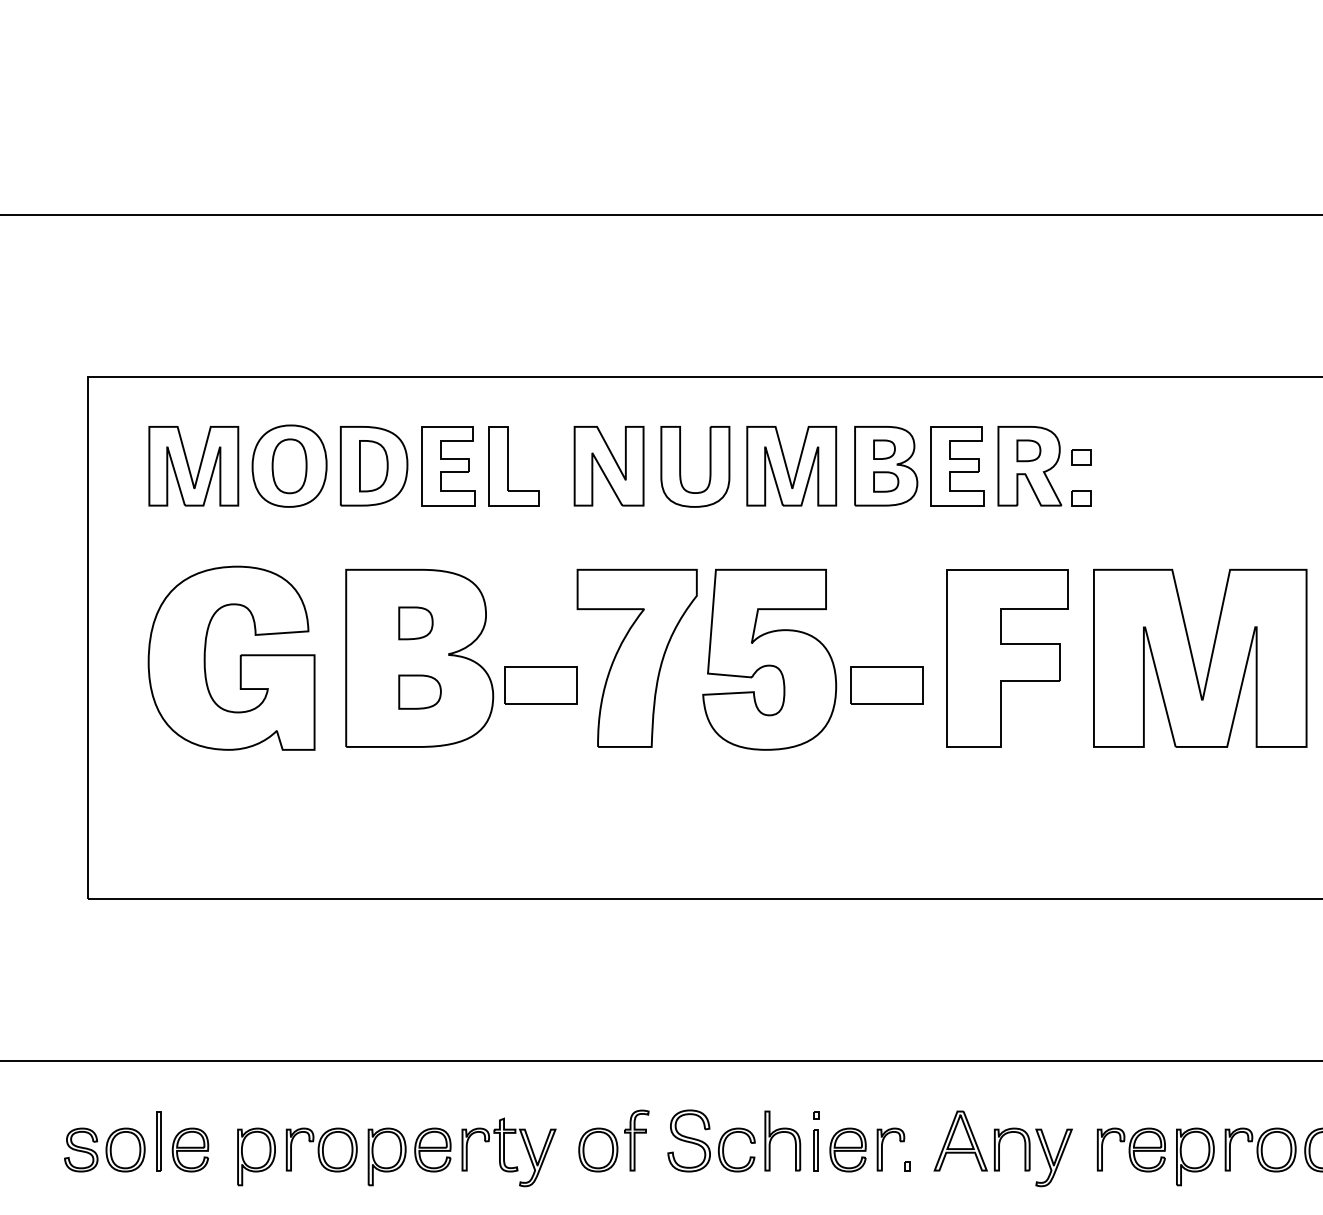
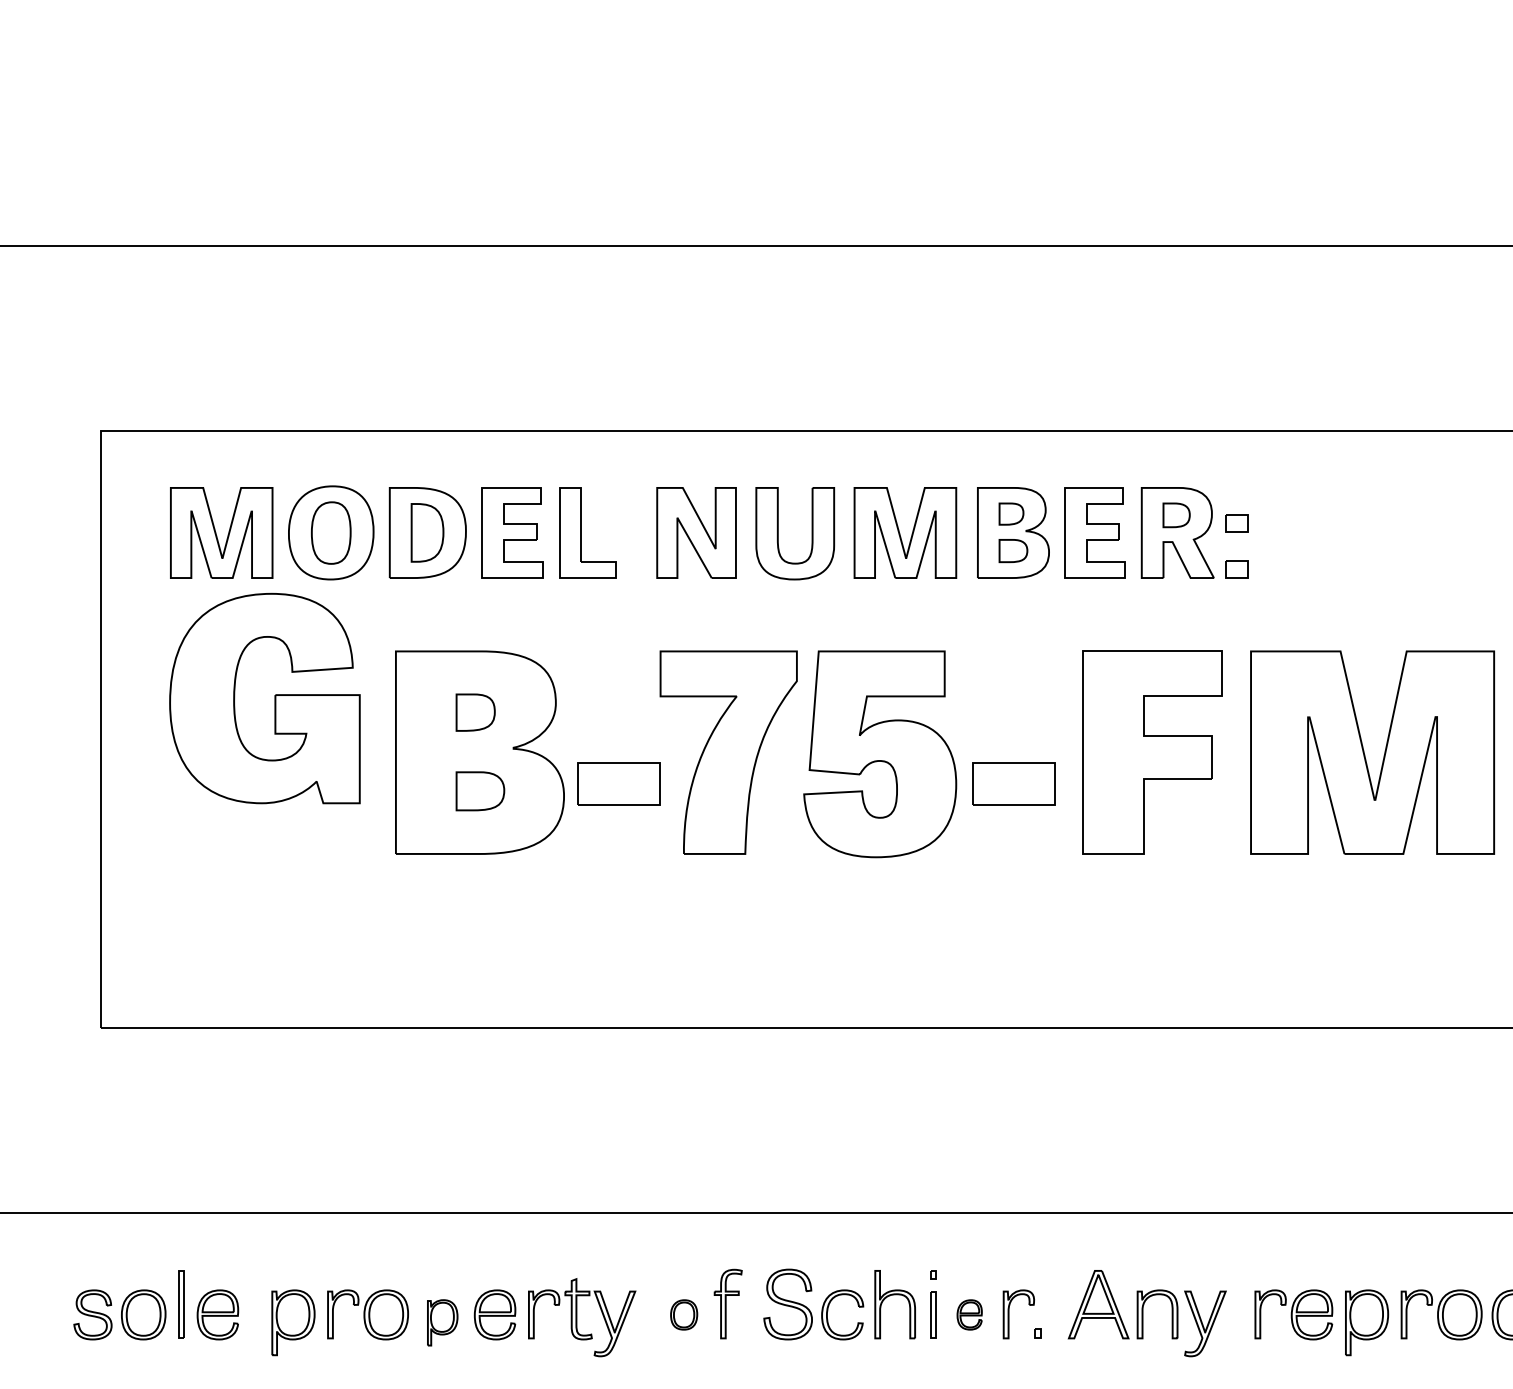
part: (239, 658) -> (274, 698), moved
part: (597, 1149) -> (683, 1314), size x0.6
part: (847, 1149) -> (969, 1314), size x0.6
part: (386, 1156) -> (442, 1322), size x0.7

